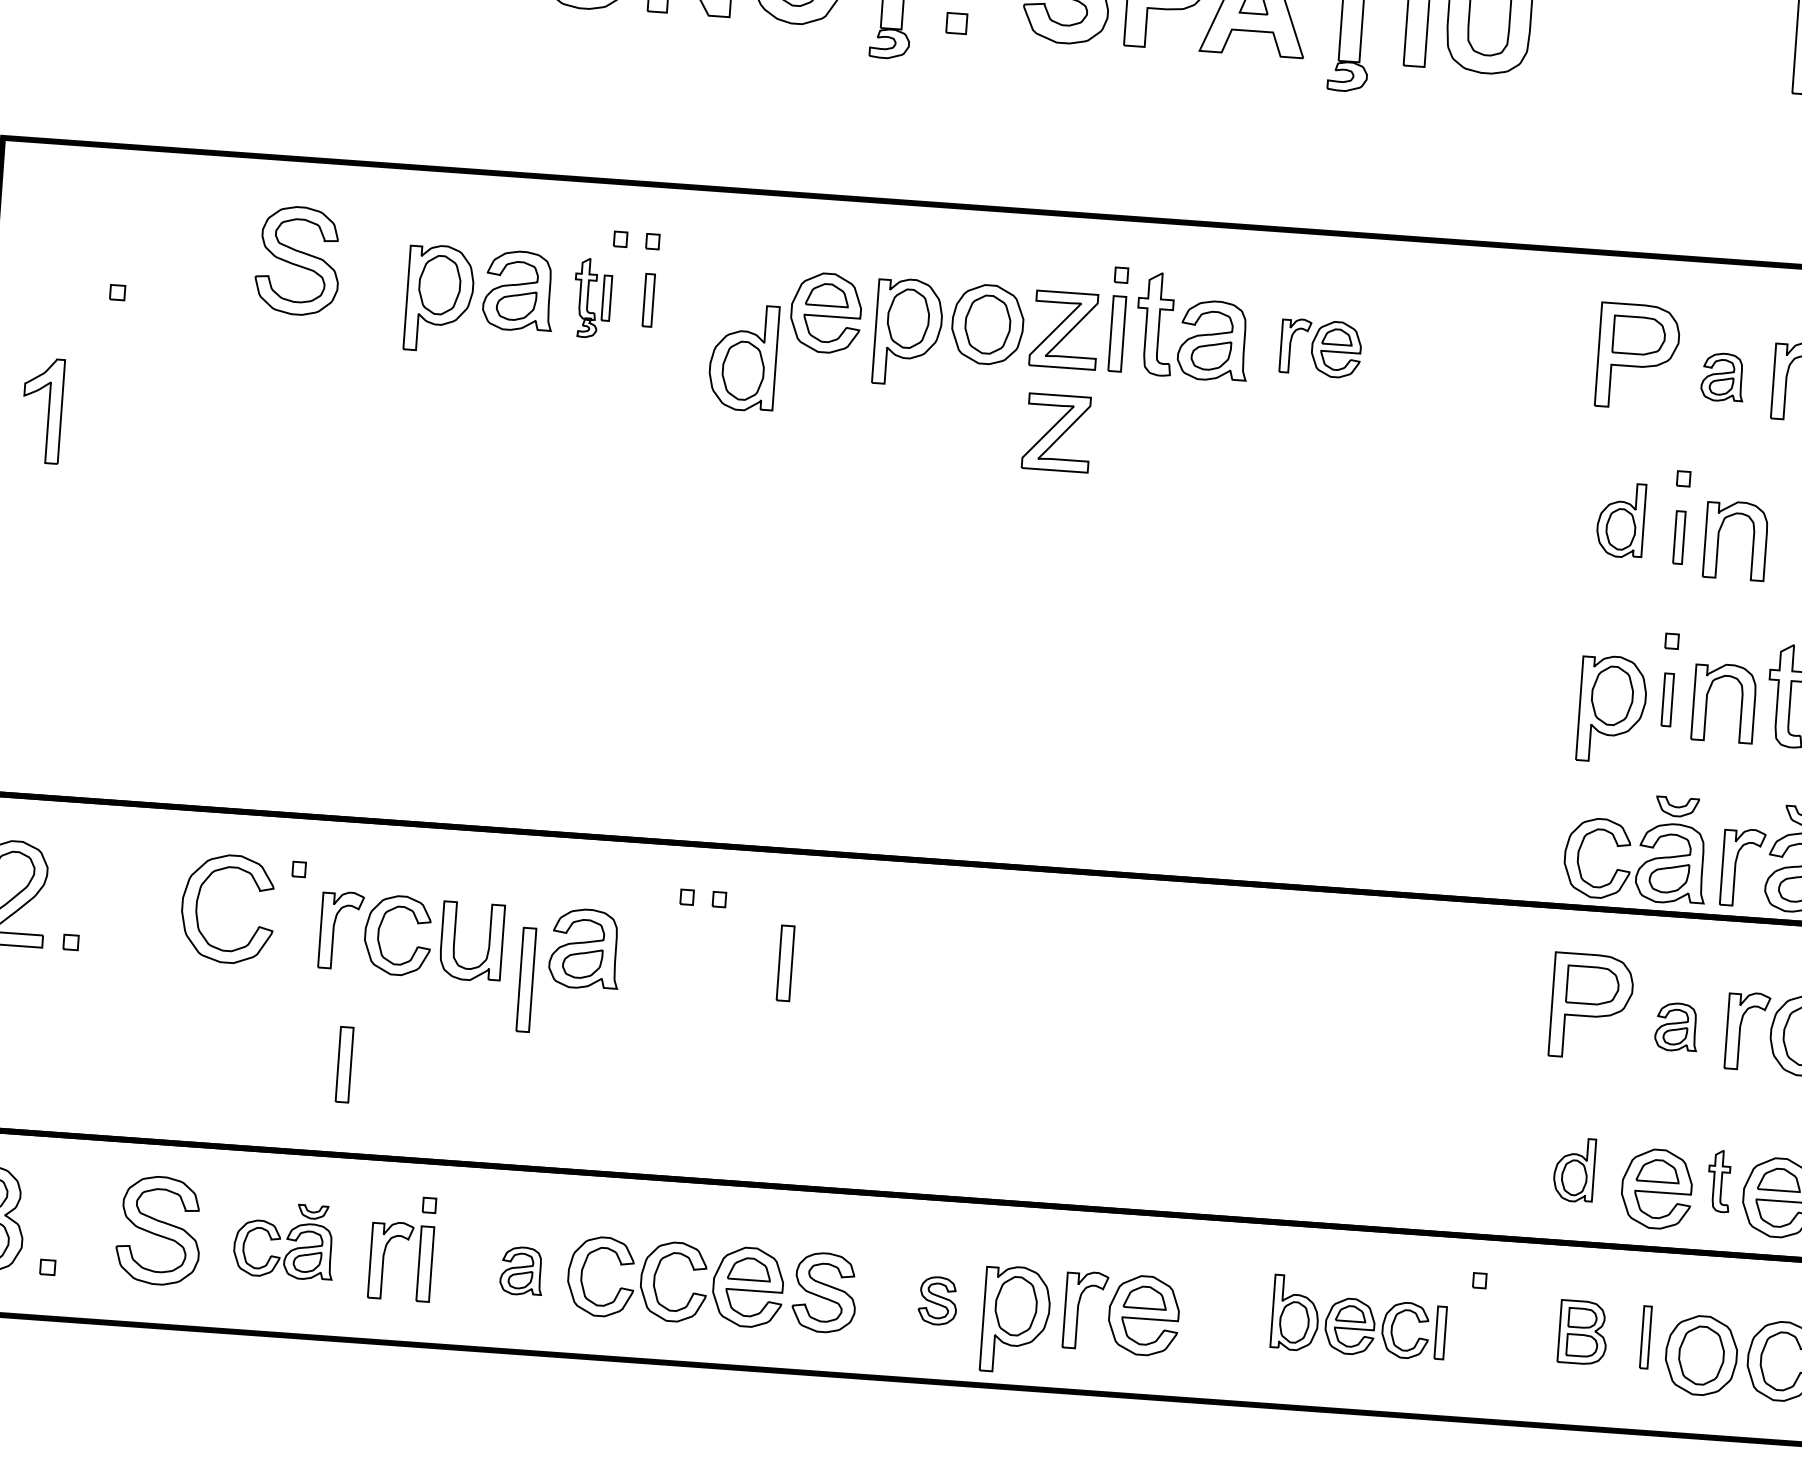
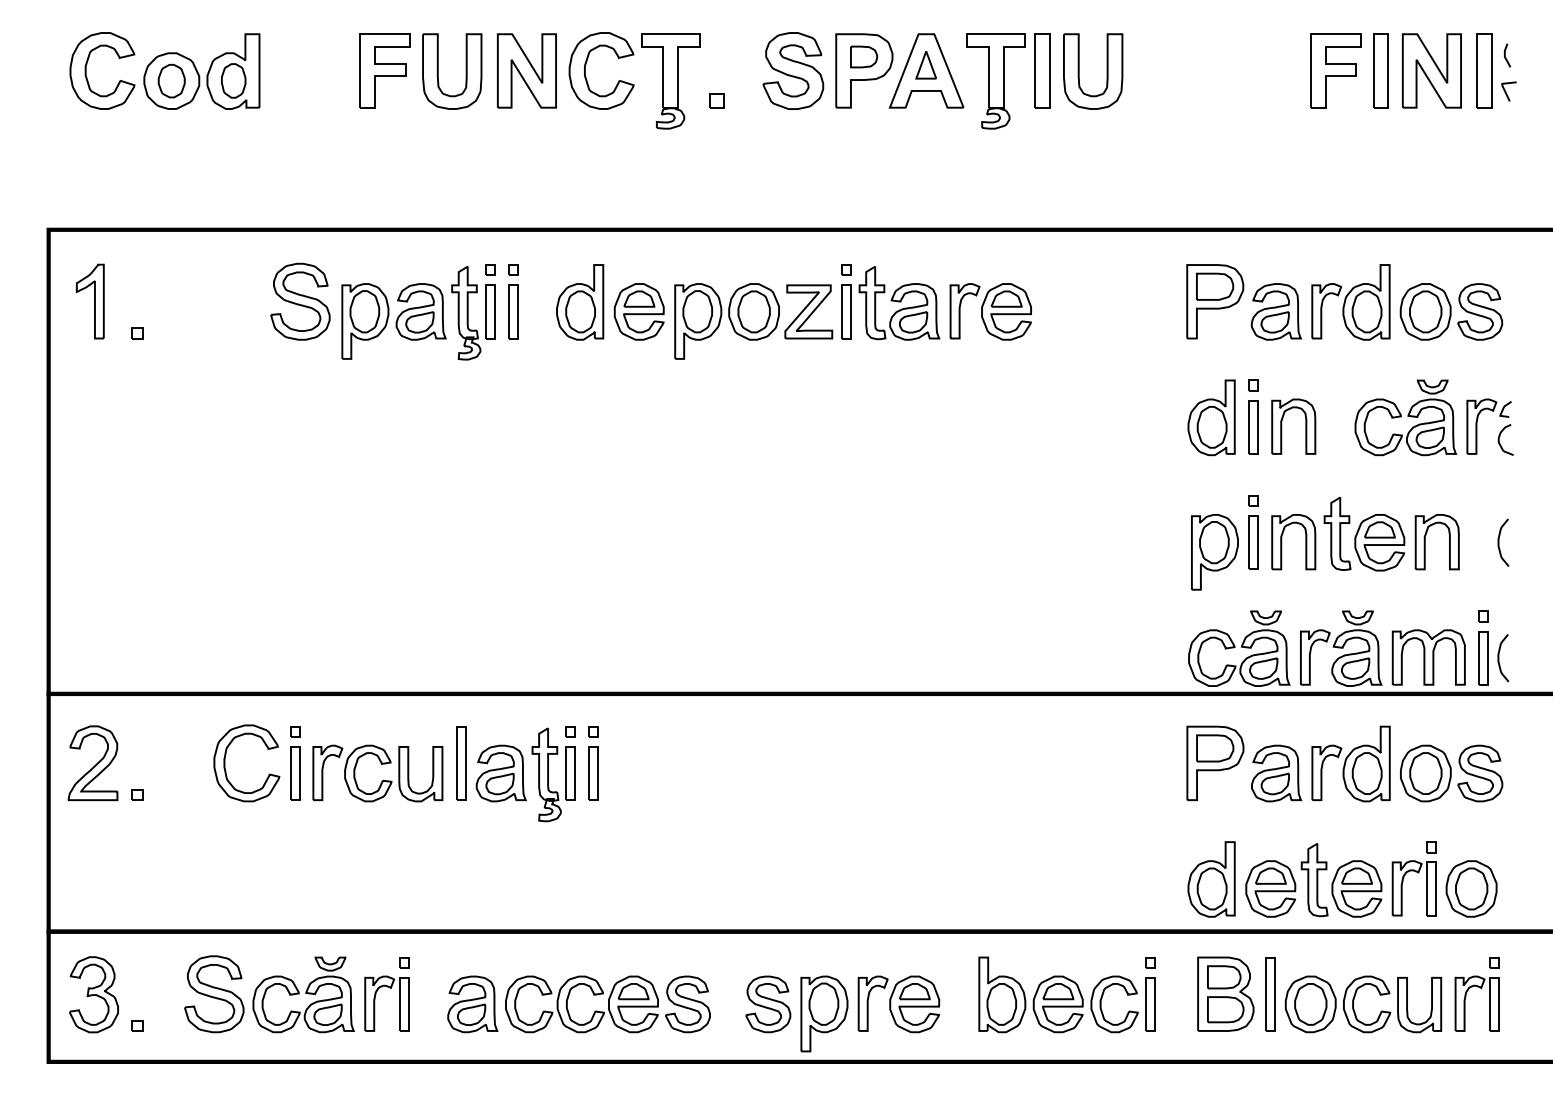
part: (298, 260) -> (300, 301), moved
part: (592, 298) -> (473, 313), size x1.67
part: (649, 299) -> (513, 311), size x1.43
part: (1320, 347) -> (990, 311), size x1.43
part: (744, 357) -> (580, 302), moved
part: (1723, 376) -> (1276, 311), size x1.67
part: (42, 410) -> (90, 301), moved
part: (1057, 432) -> (808, 384), removed
part: (1620, 519) -> (1211, 417), size x1.43
part: (1679, 537) -> (1253, 427), size x1.43
part: (1667, 699) -> (1253, 542), size x1.43
part: (658, 955) -> (553, 774), added
part: (785, 963) -> (593, 773), moved
part: (526, 980) -> (461, 763), moved
part: (1676, 1027) -> (1276, 773), size x1.67
part: (345, 1064) -> (295, 773), moved
part: (1574, 1169) -> (1211, 879), size x1.67
part: (1719, 1181) -> (1314, 880), size x1.67
part: (284, 1240) -> (303, 994), size x1.43
part: (521, 1271) -> (472, 1004), size x1.67
part: (938, 1301) -> (768, 1004), size x1.67
part: (1358, 1317) -> (1066, 994), size x1.43
part: (1582, 1331) -> (1225, 993), size x1.67
part: (1645, 1337) -> (1270, 994), size x1.67

